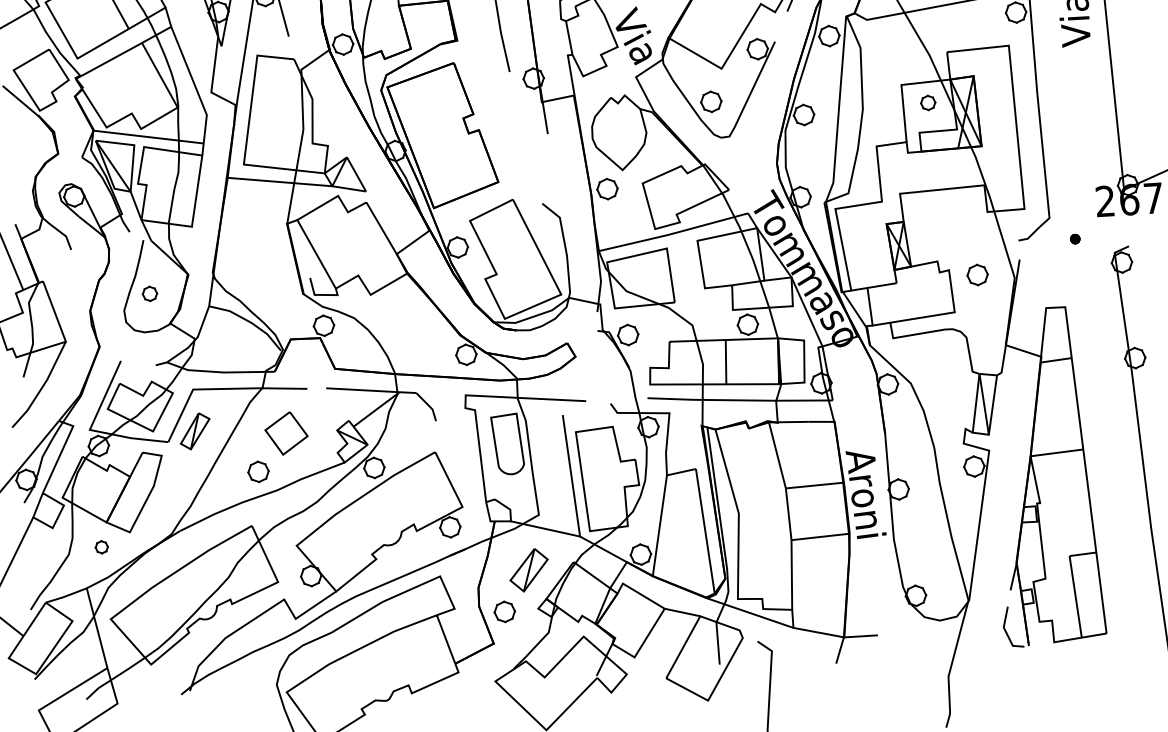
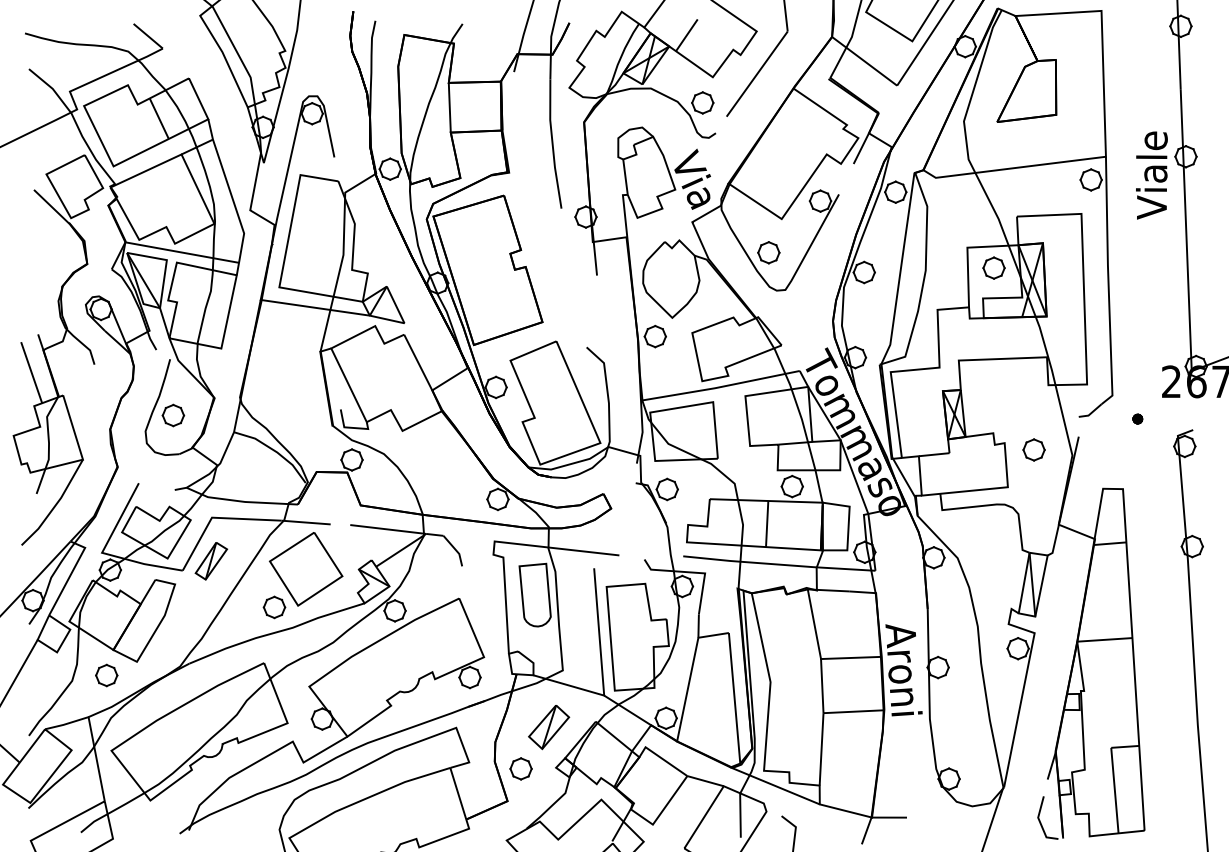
part: (927, 102) -> (993, 267), size x1.43
part: (150, 293) -> (173, 415), size x1.43
part: (285, 433) -> (305, 569), size x1.67
part: (101, 547) -> (106, 675), size x1.67

